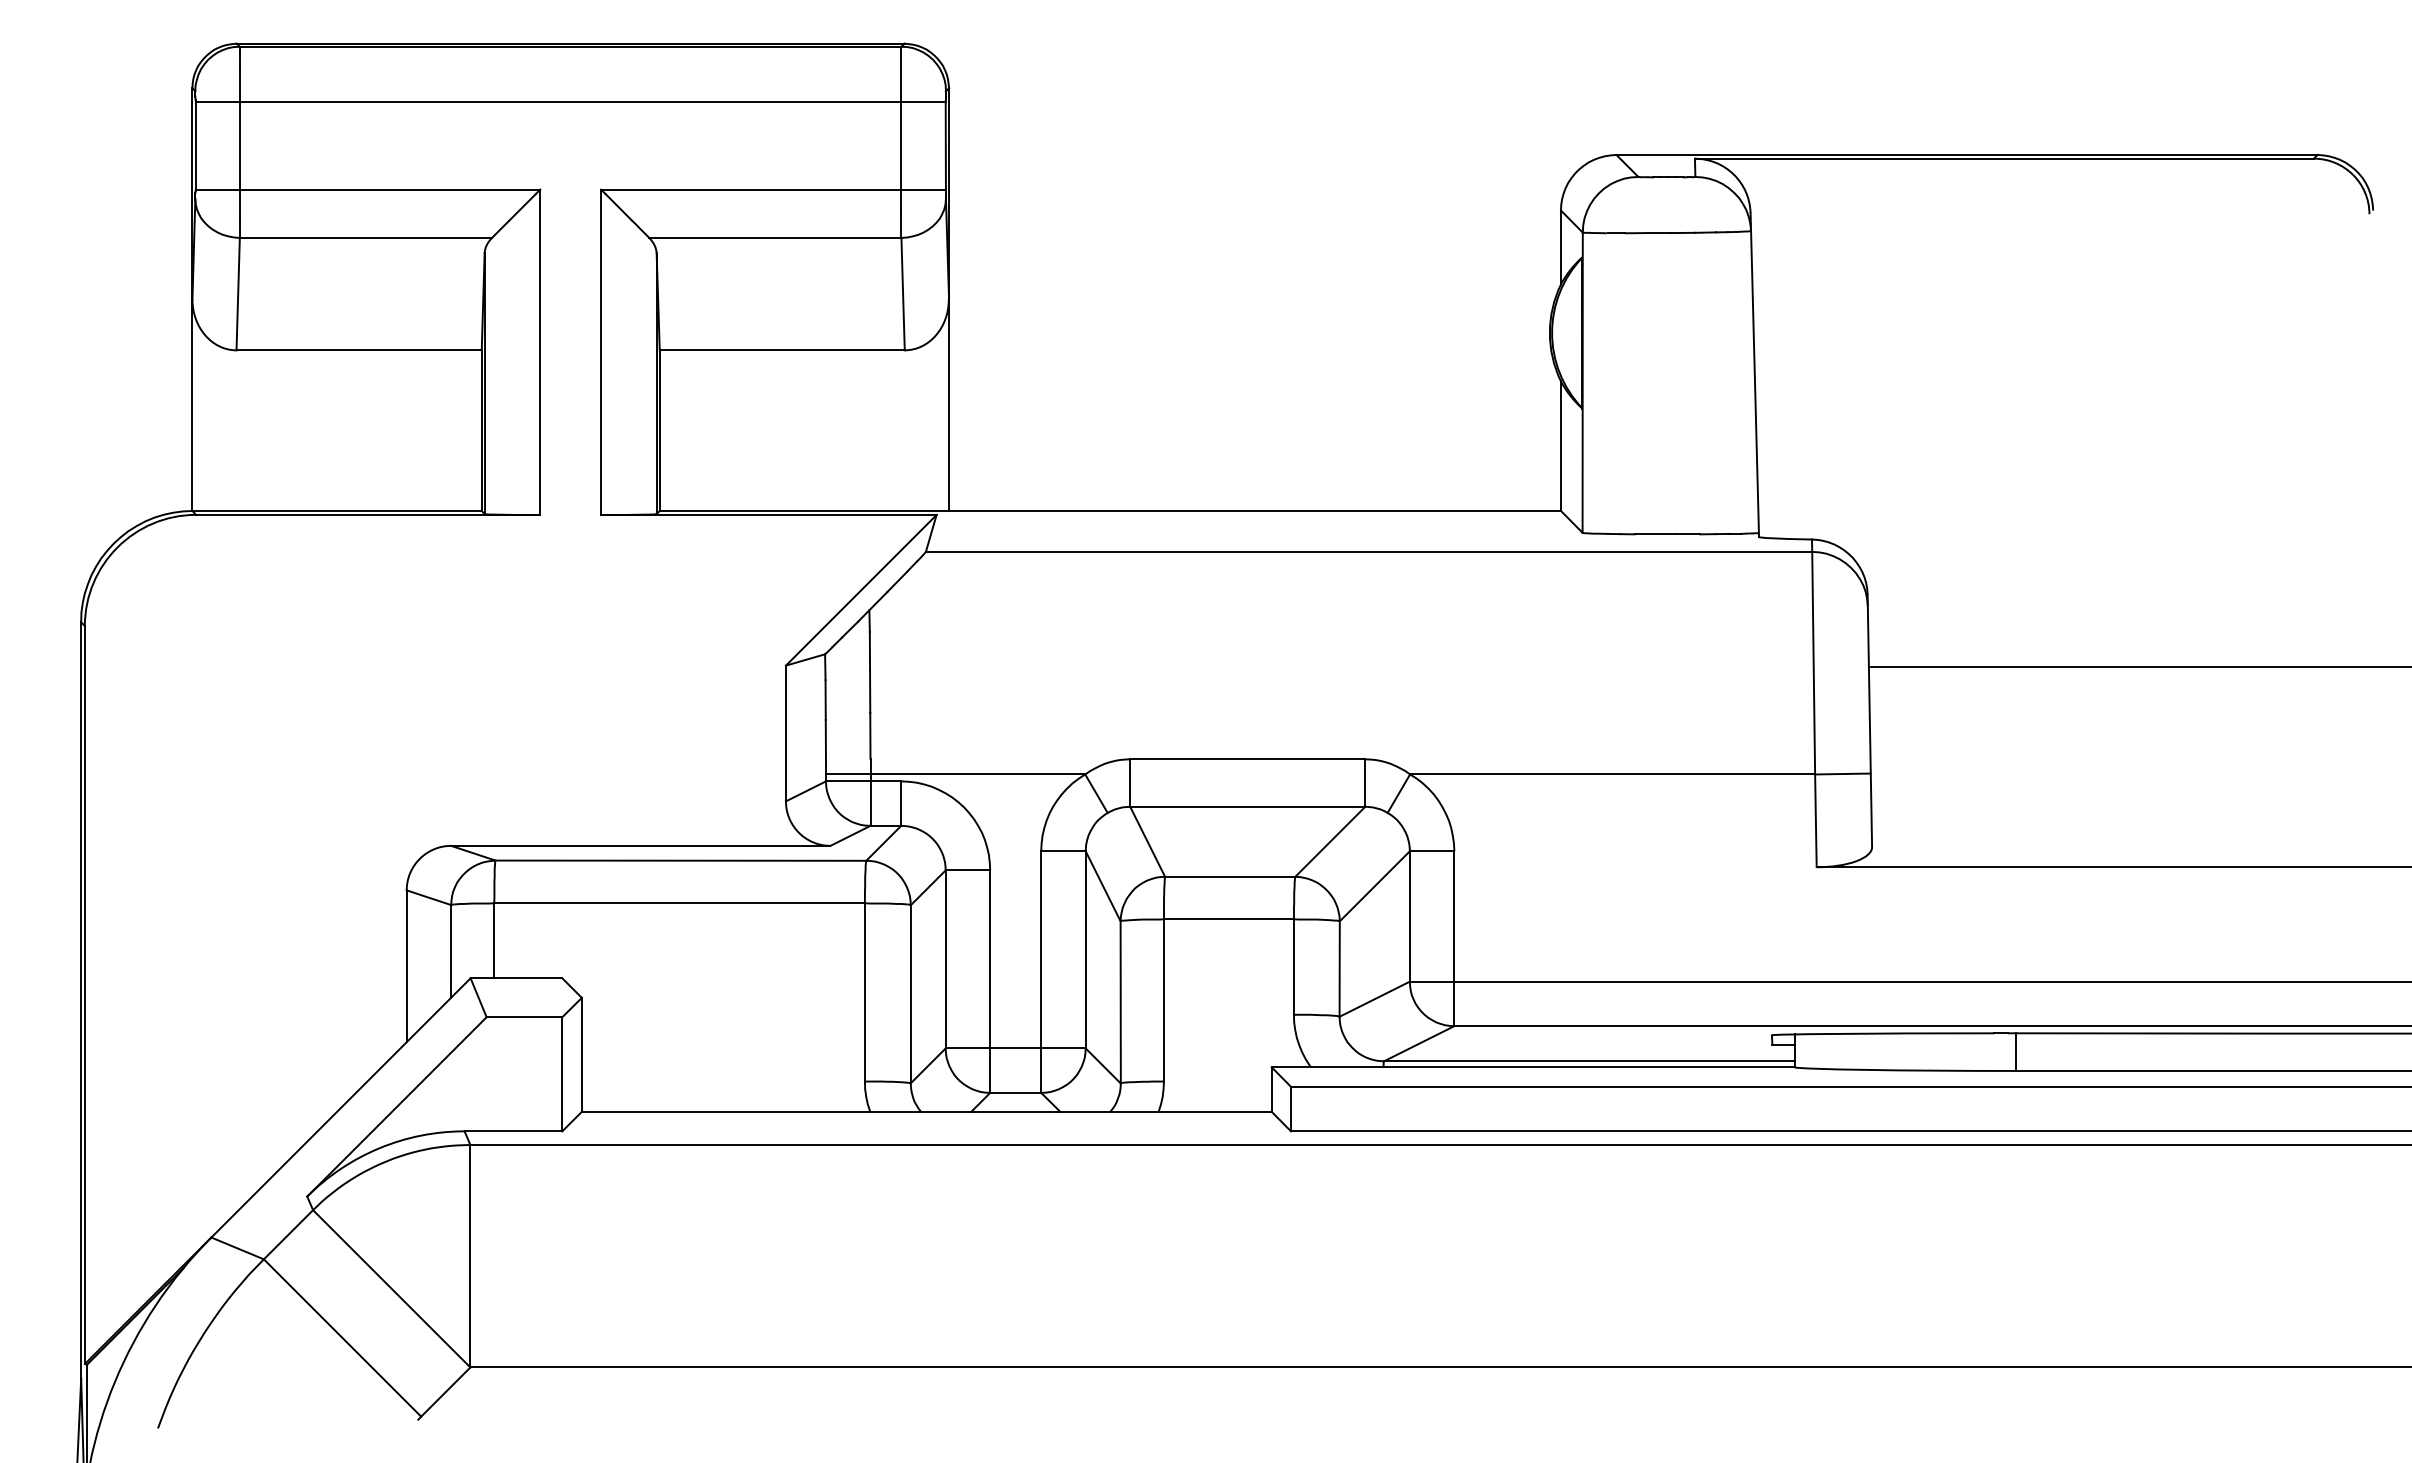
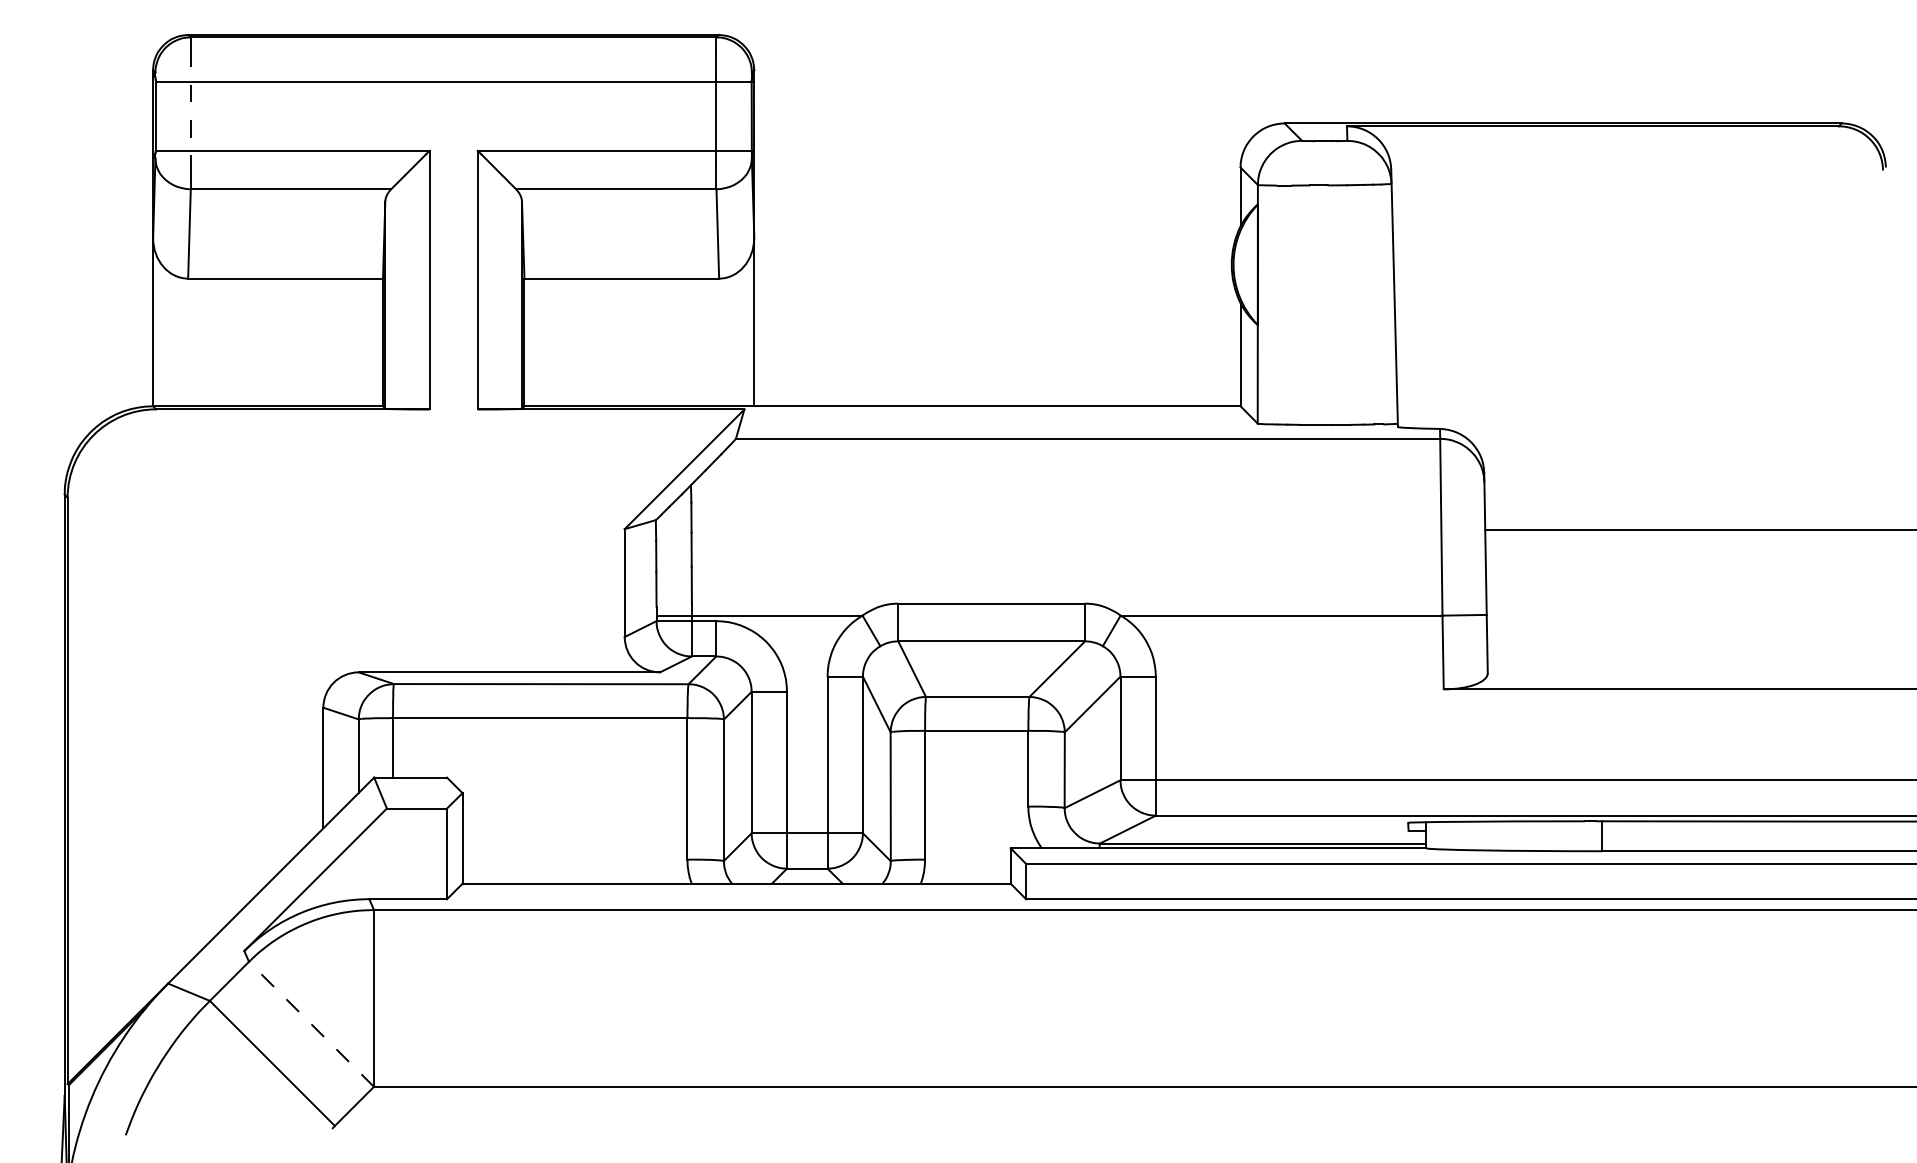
line: (239, 143) -> (190, 114), solid -> dashed
line: (391, 1288) -> (311, 1024), solid -> dashed

